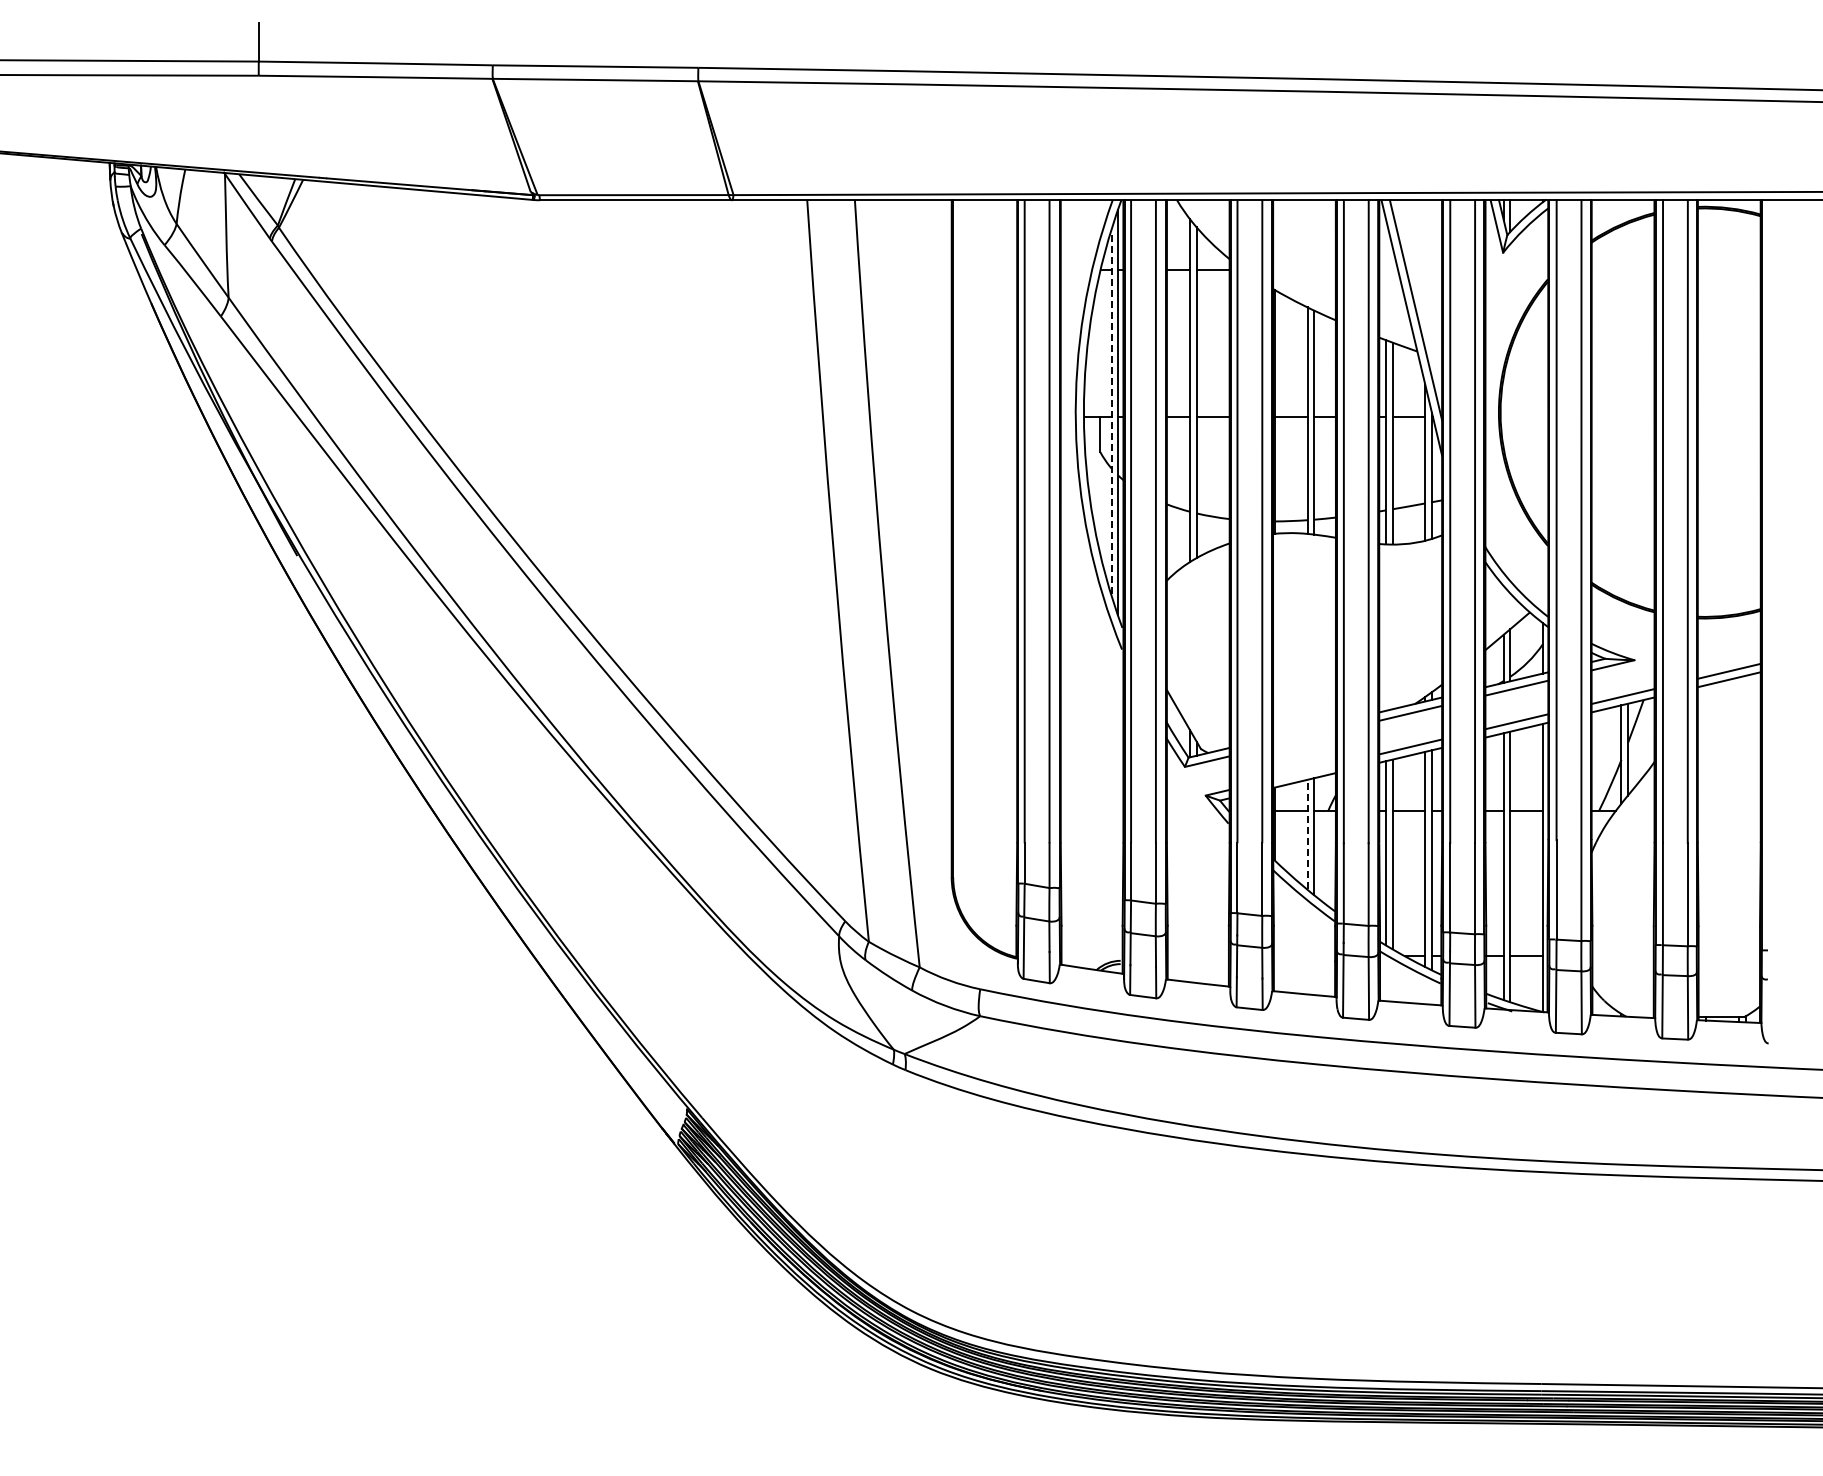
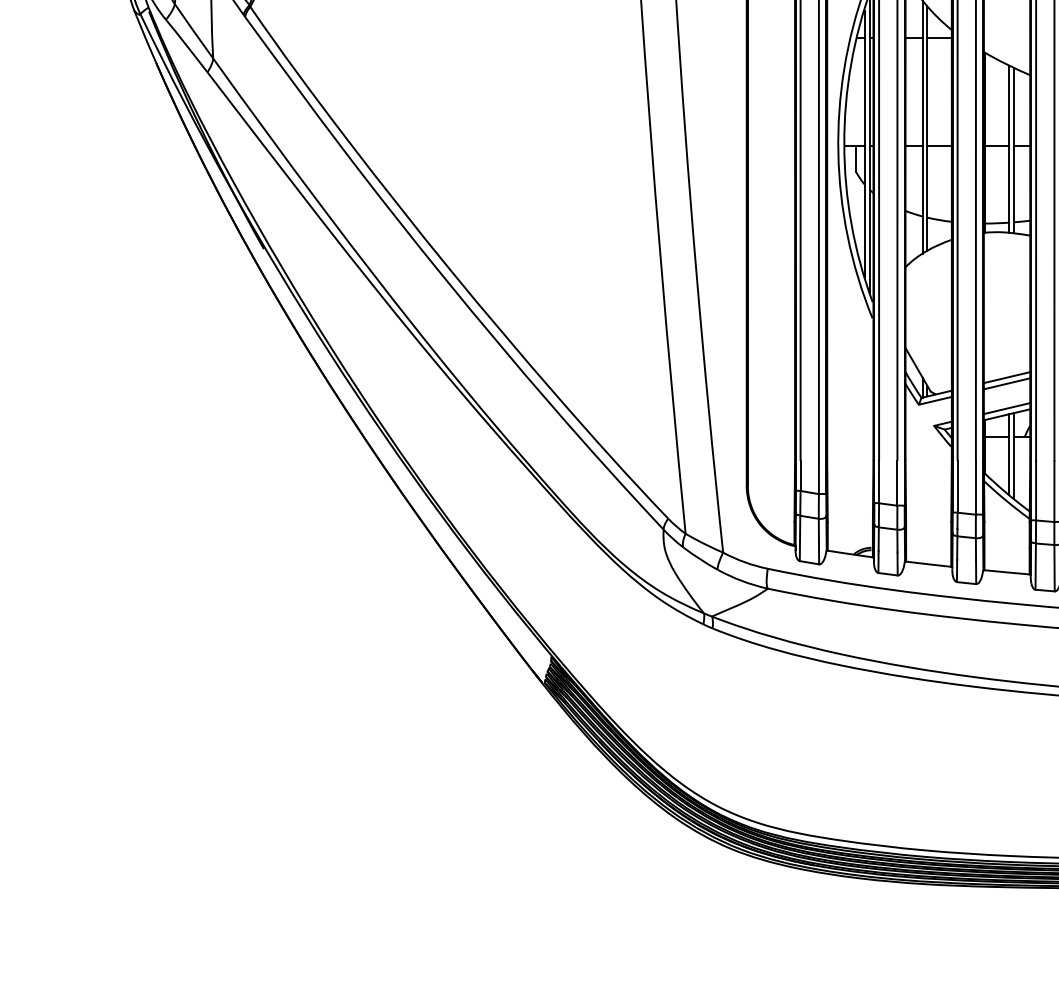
line: (1111, 413) -> (864, 143), dashed -> solid
line: (1304, 729) -> (1007, 377), added
line: (1304, 738) -> (1007, 383), added
line: (1304, 771) -> (1007, 408), added
line: (1307, 834) -> (1009, 454), dashed -> solid

